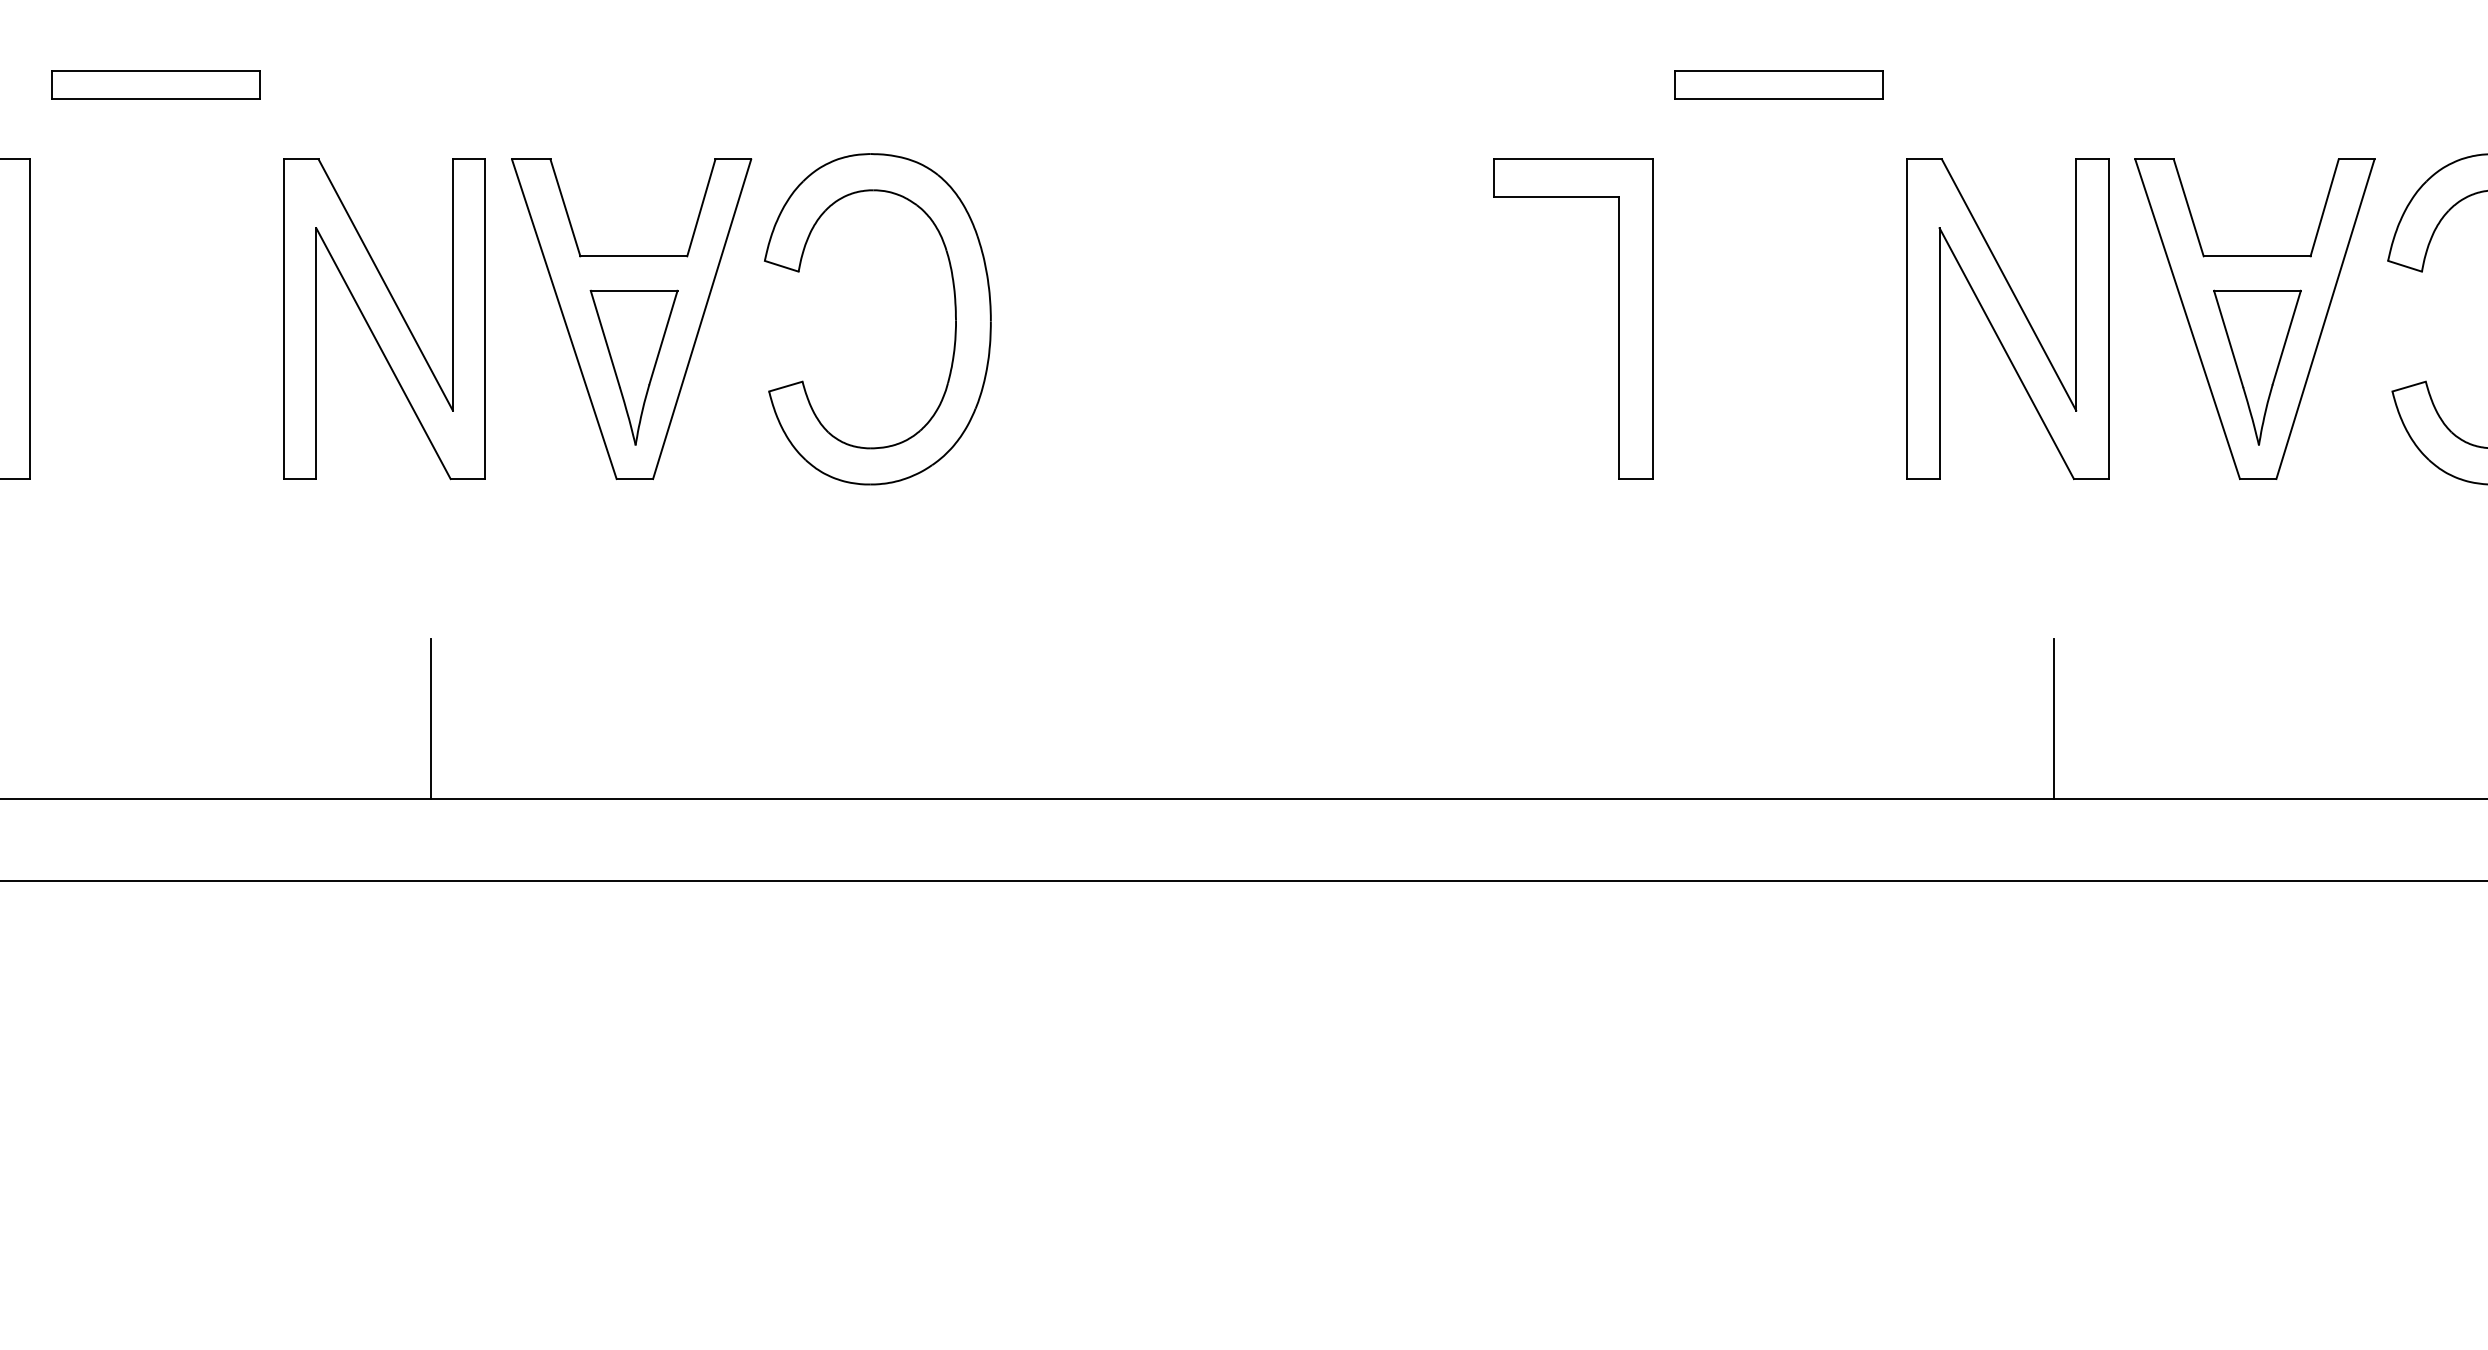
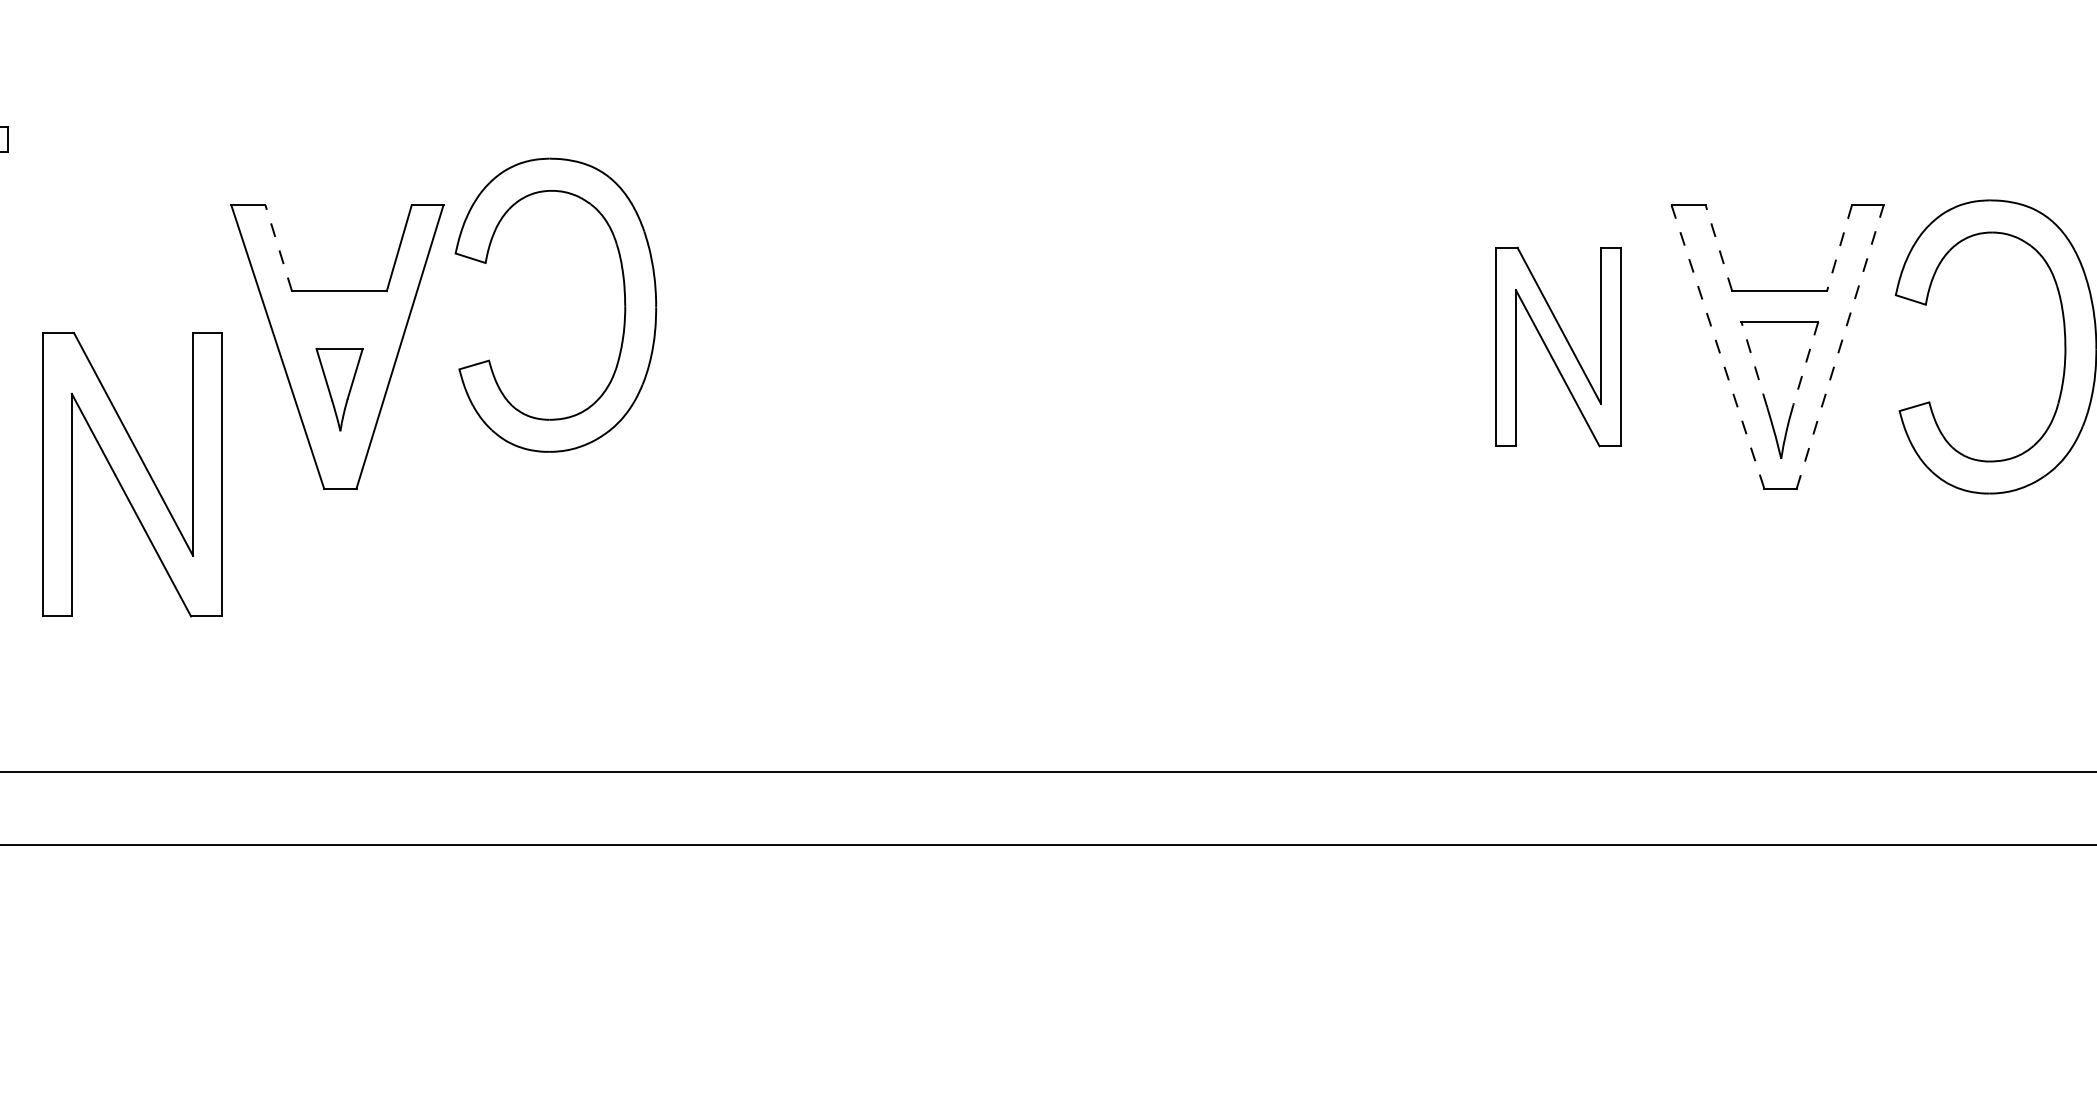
part: (1778, 84) -> (1354, 138), removed
line: (565, 207) -> (278, 247), solid -> dashed
line: (2188, 207) -> (1718, 247), solid -> dashed
line: (2324, 208) -> (1839, 248), solid -> dashed
part: (954, 310) -> (623, 297), moved
part: (1618, 318) -> (1213, 346), removed
line: (2325, 318) -> (1840, 346), solid -> dashed
part: (384, 319) -> (132, 474), moved
part: (2007, 319) -> (1558, 347), size x0.7
line: (2187, 319) -> (1717, 347), solid -> dashed
line: (2286, 337) -> (1805, 363), solid -> dashed
line: (2228, 338) -> (1754, 364), solid -> dashed
part: (633, 367) -> (339, 389), size x0.6
line: (430, 718) -> (159, 701), removed
line: (2053, 718) -> (1598, 701), removed

